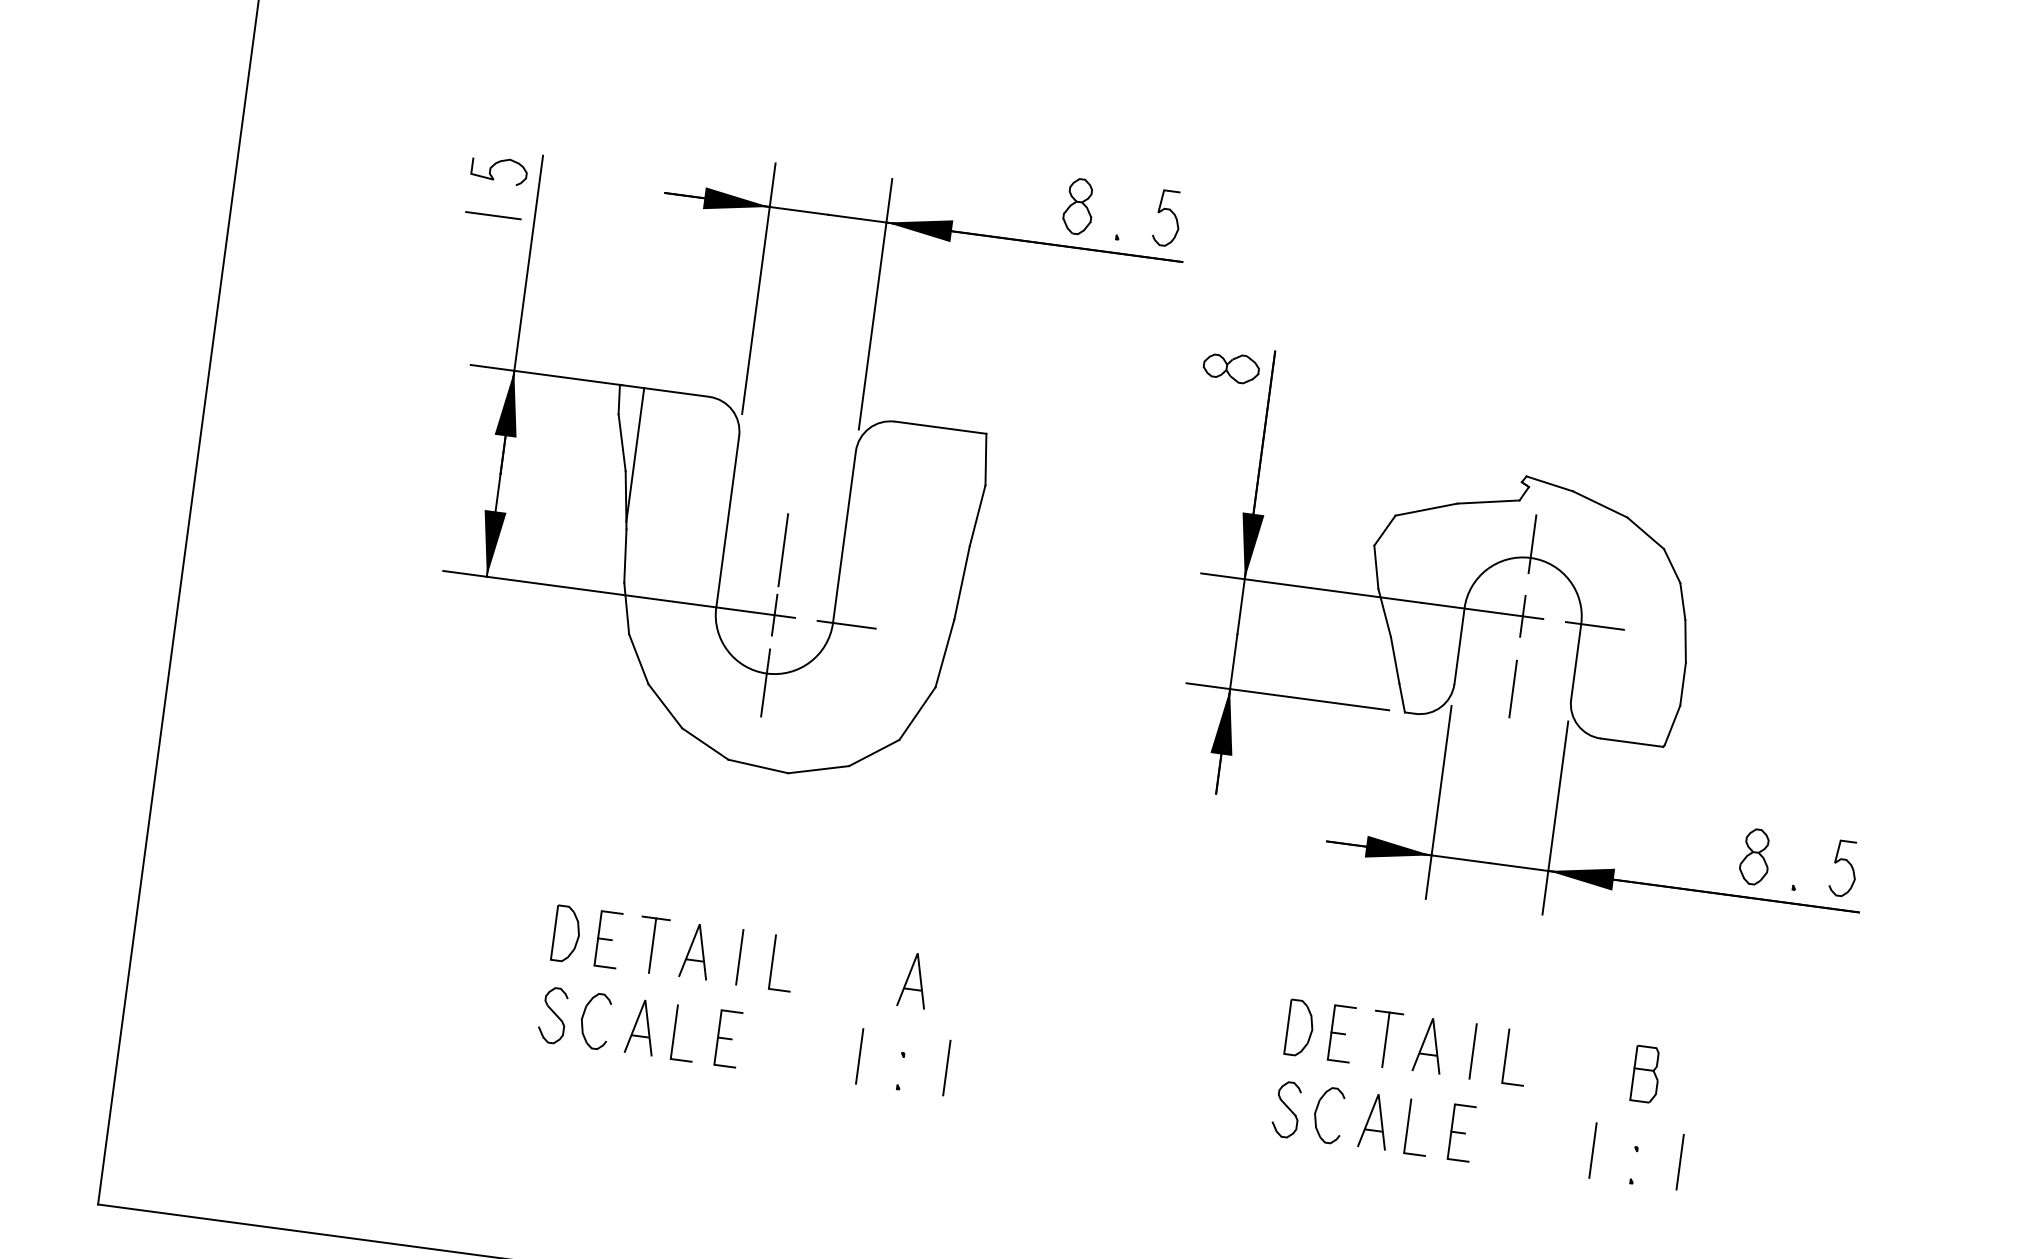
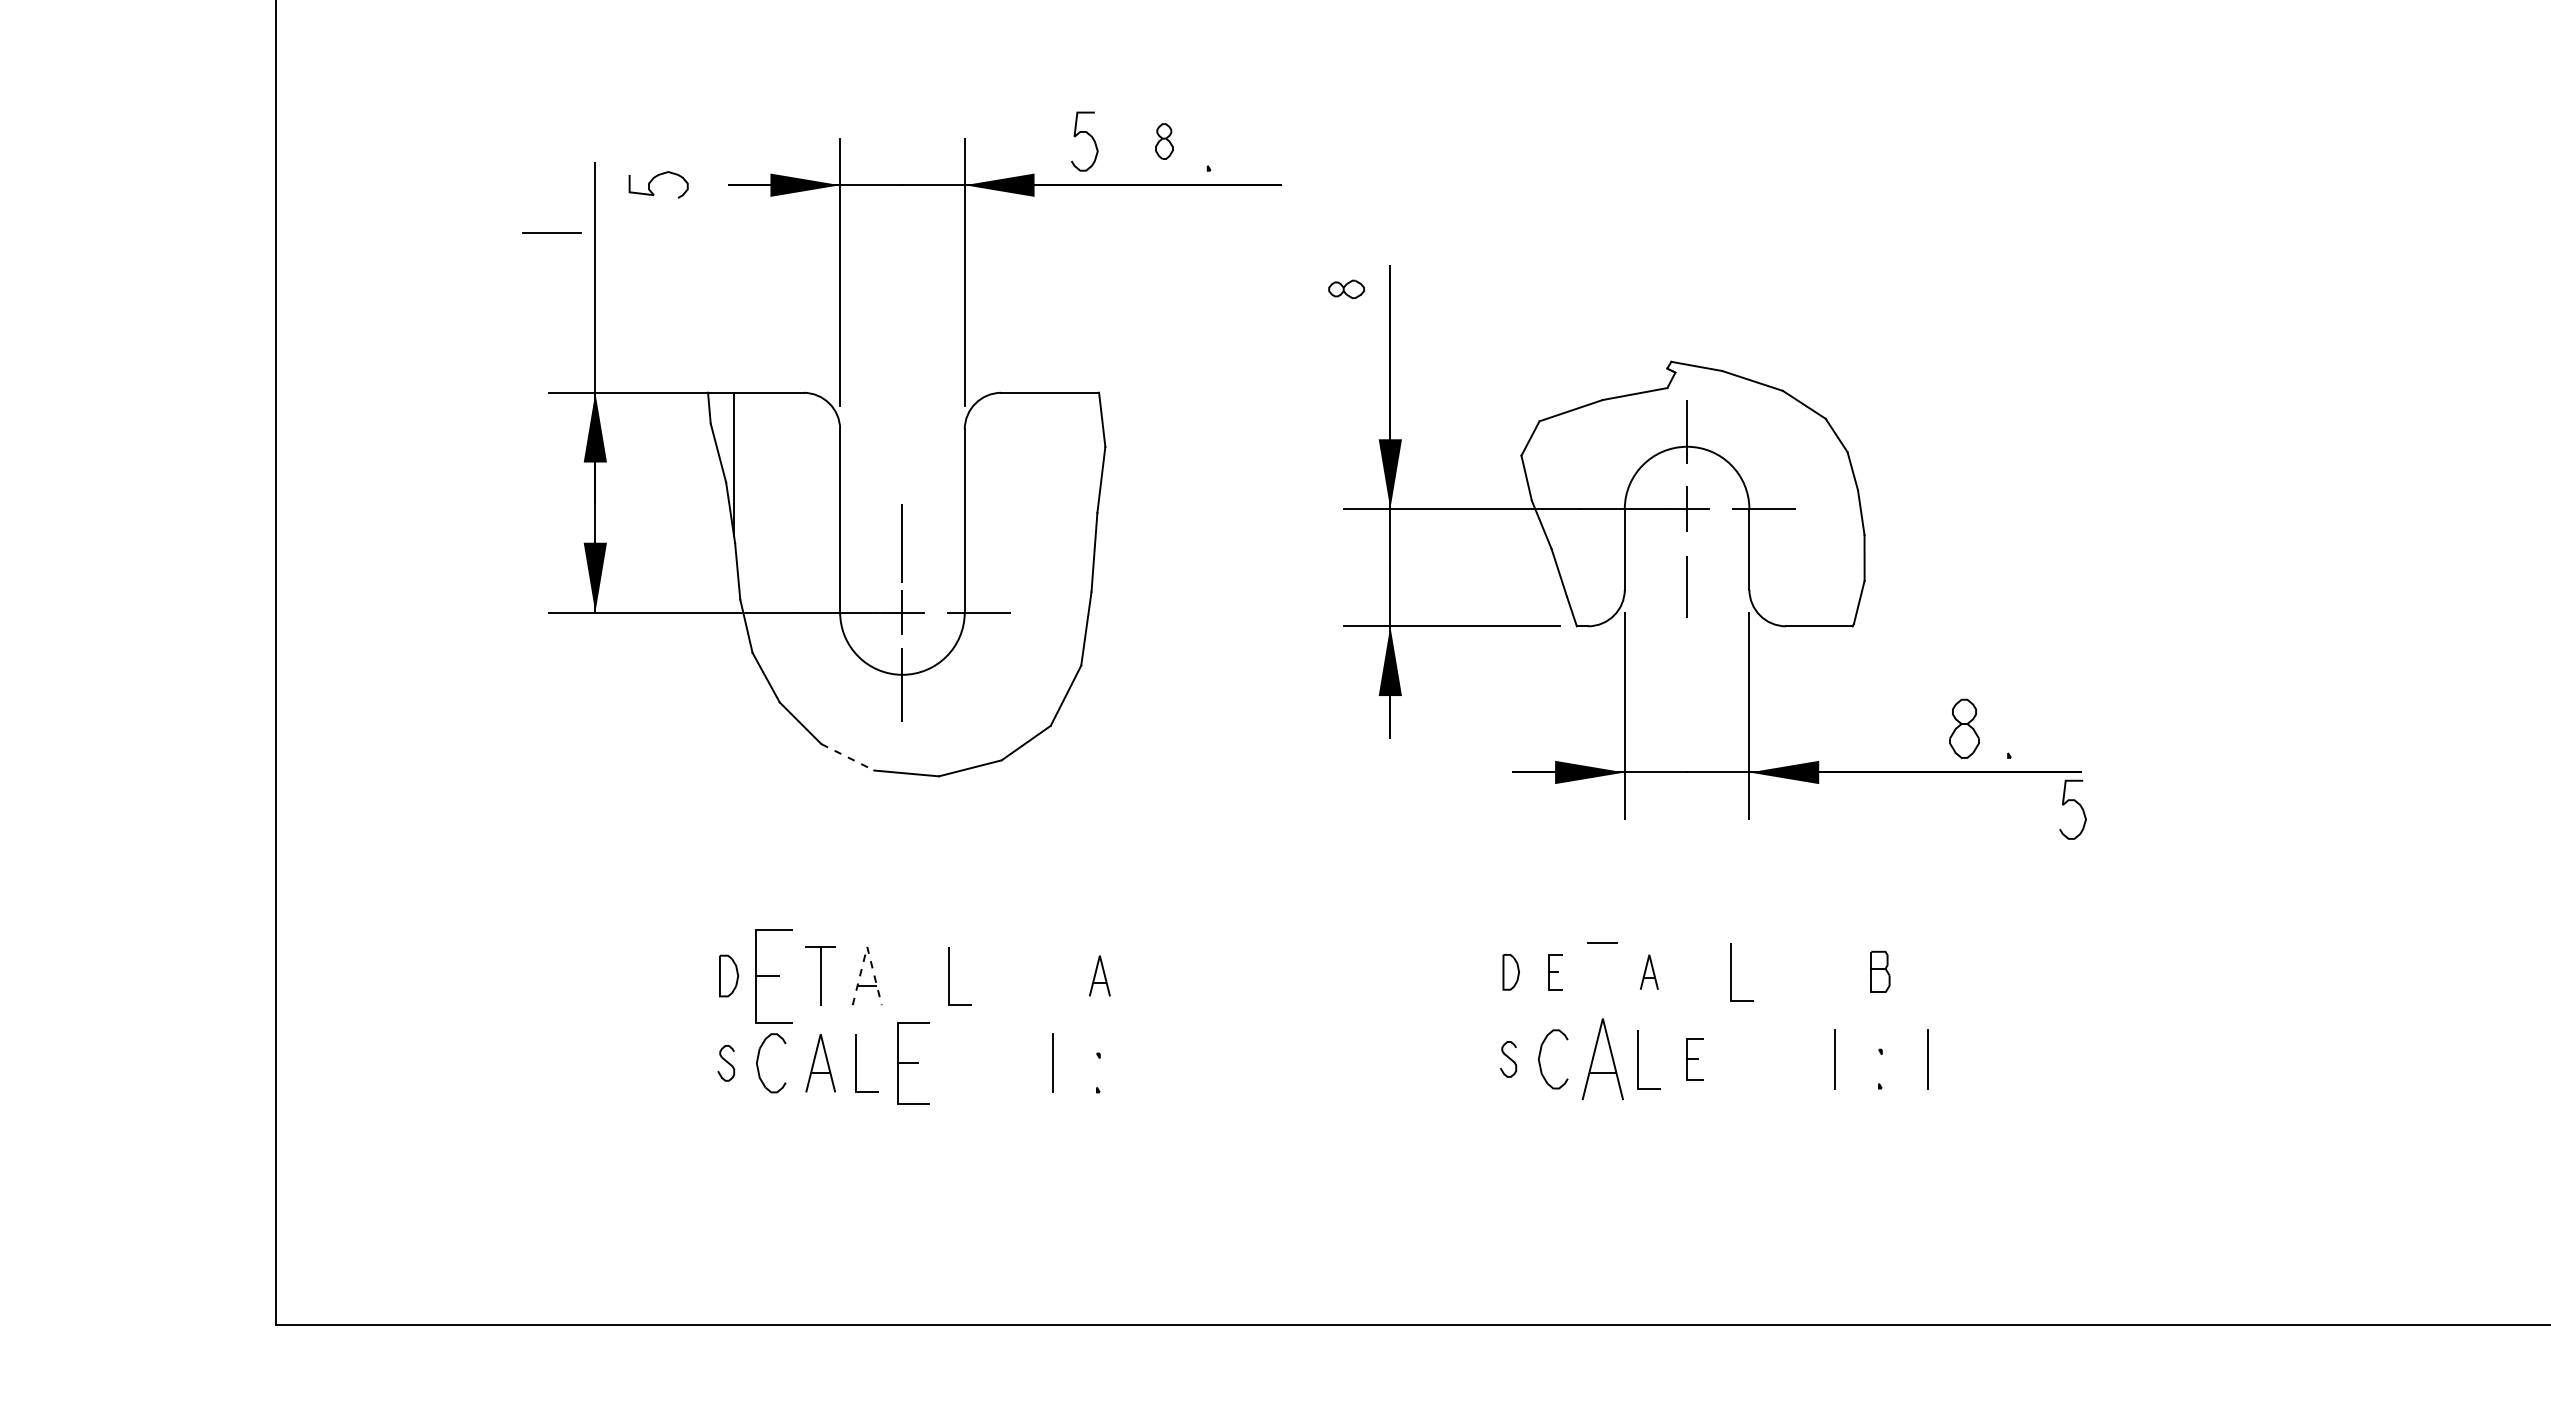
curve: (494, 166) -> (652, 181), moved
part: (1079, 206) -> (1164, 141), size x0.6
curve: (1171, 213) -> (1088, 135), moved
part: (1231, 367) -> (1346, 289), size x0.6
line: (705, 744) -> (847, 757), solid -> dashed
curve: (1847, 863) -> (2076, 803), moved
line: (700, 924) -> (867, 947), solid -> dashed
part: (566, 933) -> (728, 975), size x0.7
part: (608, 939) -> (773, 975), size x1.6
line: (739, 957) -> (913, 976), removed
part: (913, 979) -> (1099, 975), size x0.7
part: (553, 1015) -> (726, 1063), size x0.6
part: (1300, 1028) -> (1511, 972), size x0.6
part: (1341, 1033) -> (1555, 971), size x0.6
part: (727, 1038) -> (912, 1062), size x1.4
line: (1385, 1040) -> (1602, 972), removed
part: (1429, 1045) -> (1649, 972), size x0.6
line: (1472, 1050) -> (1695, 971), removed
line: (946, 1068) -> (1146, 1063), removed
part: (1646, 1073) -> (1880, 971), size x0.7
part: (1286, 1109) -> (1508, 1059), size x0.6
part: (1374, 1121) -> (1602, 1059), size x1.4
part: (1460, 1133) -> (1694, 1059), size x0.7

